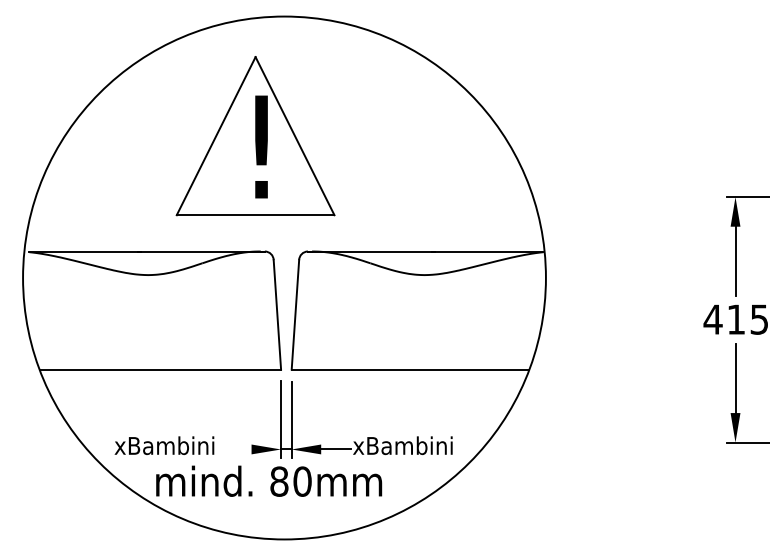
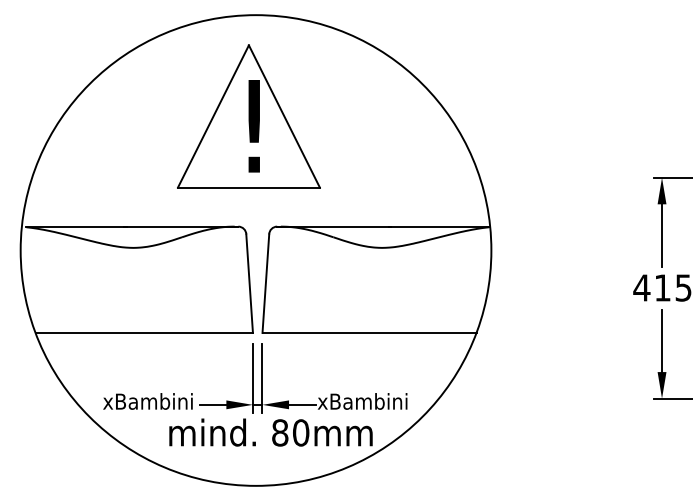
part: (255, 136) -> (248, 116), moved
line: (236, 449) -> (212, 404), added
text: (269, 480) -> (271, 431), moved

